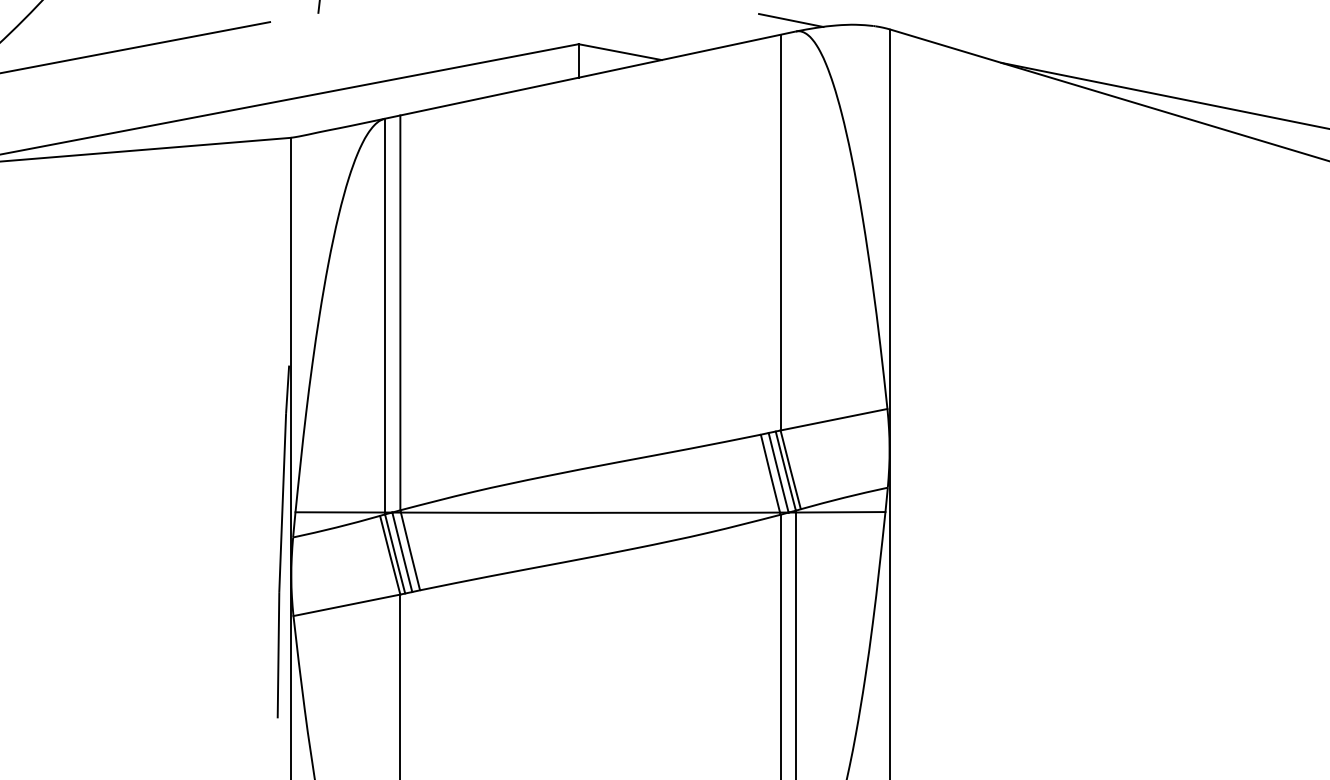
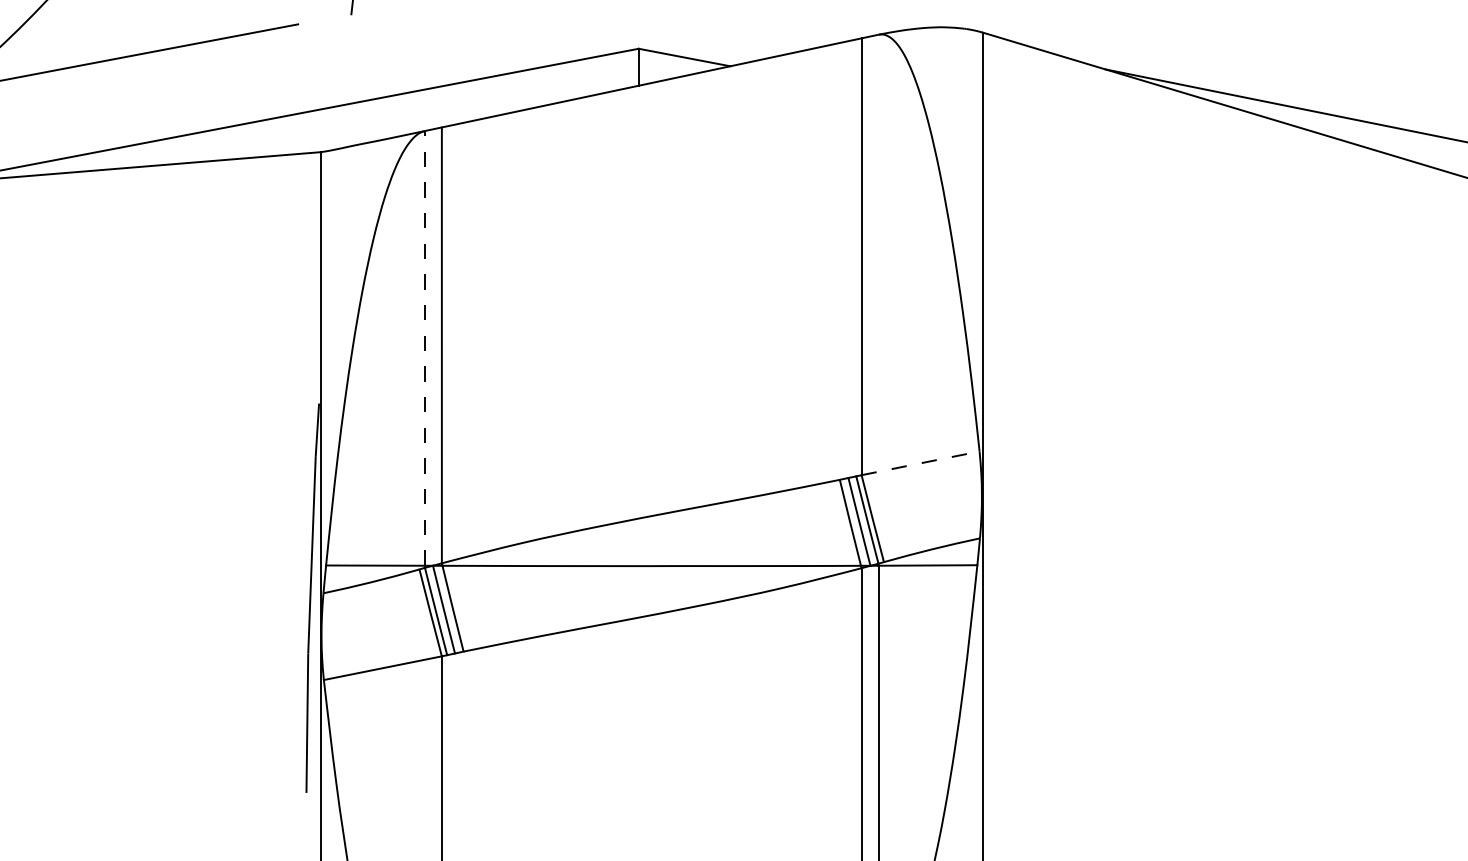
line: (791, 20) -> (873, 22), removed
line: (385, 315) -> (425, 348), solid -> dashed
line: (834, 419) -> (921, 463), solid -> dashed

